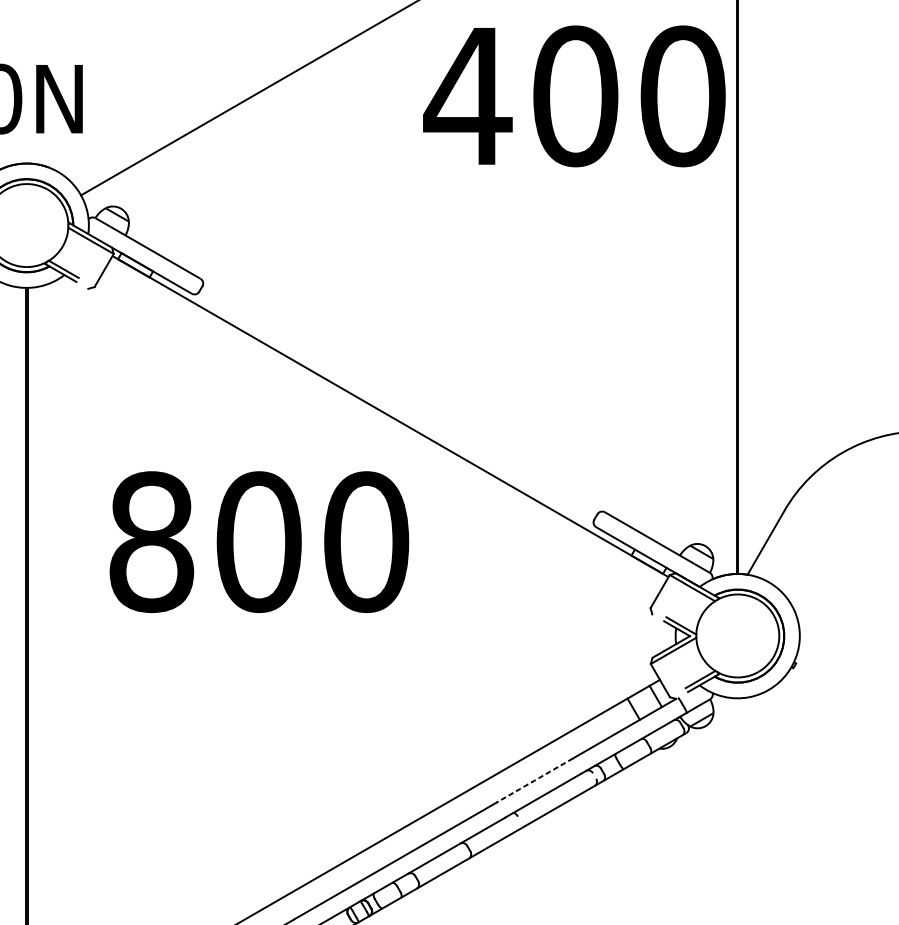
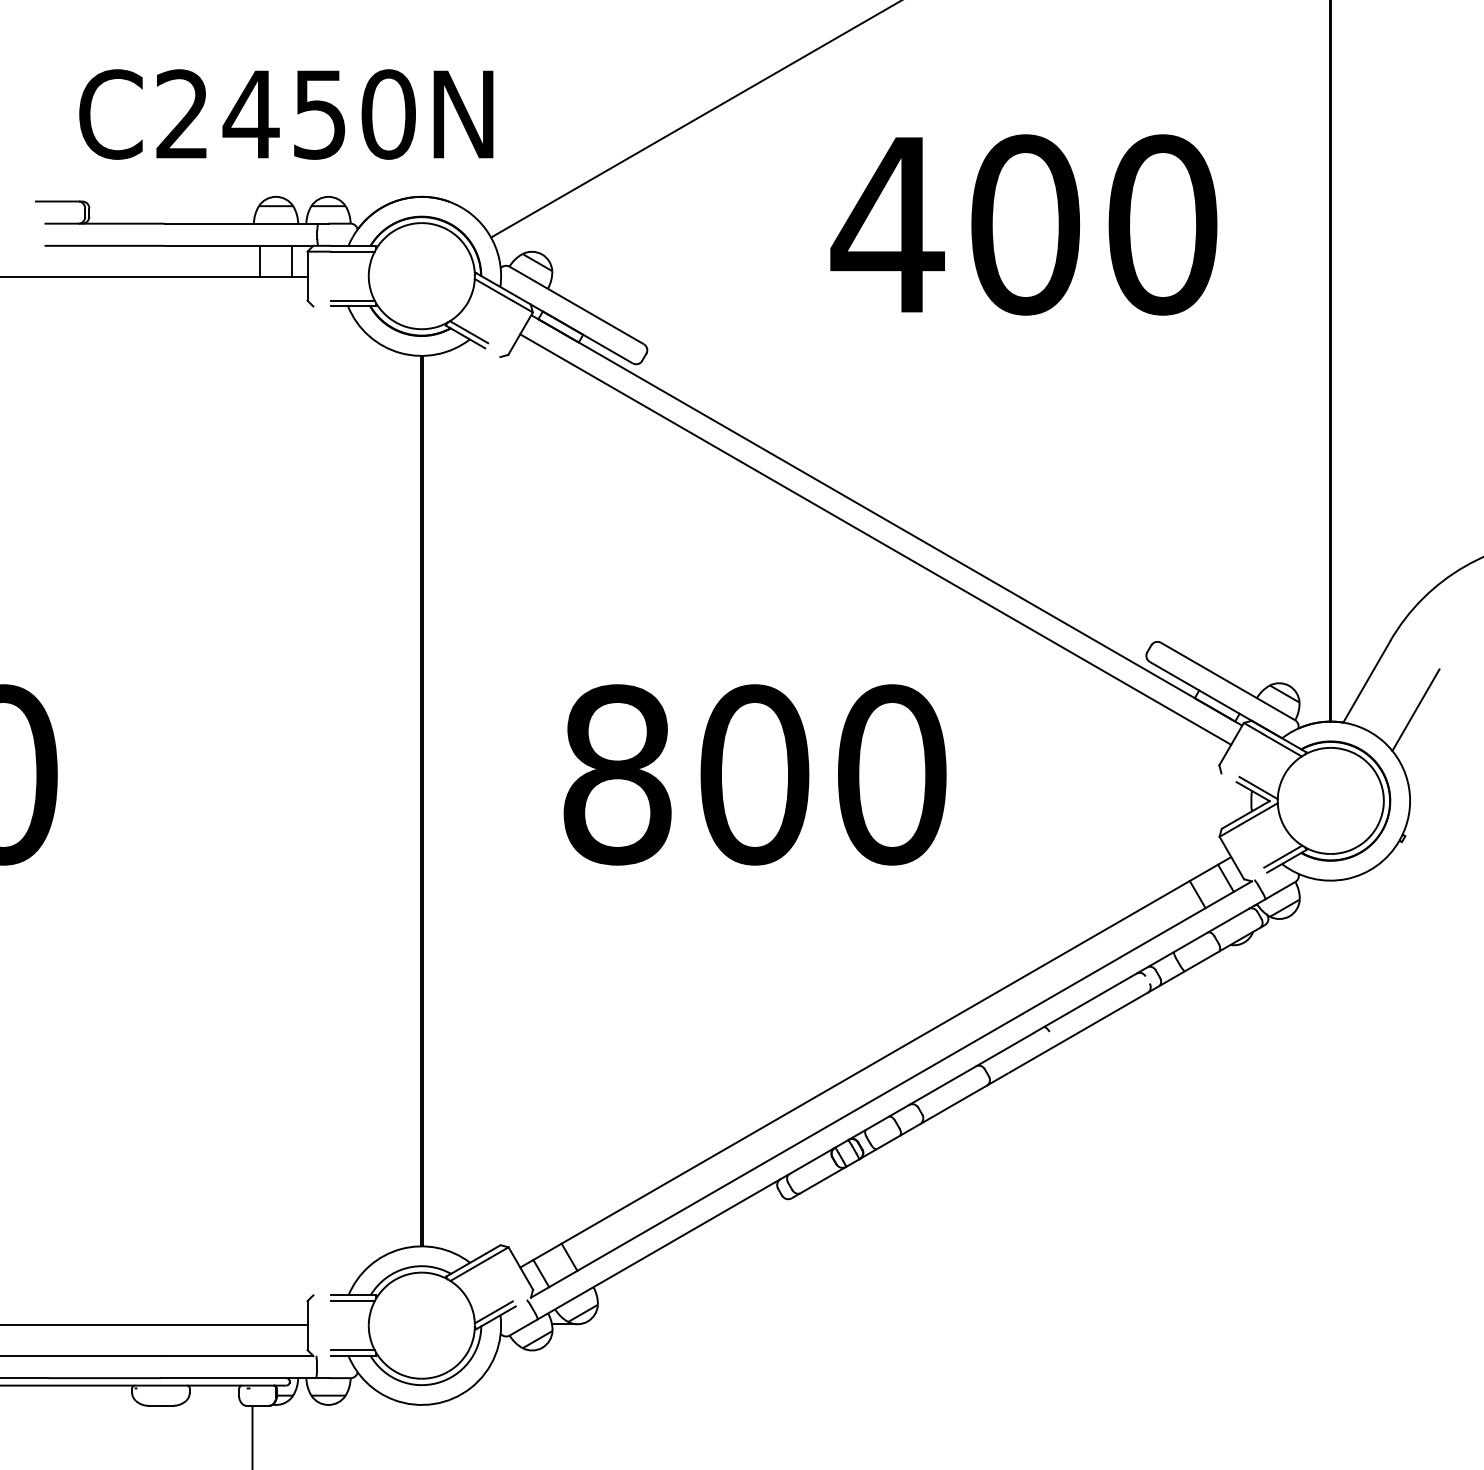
text: (574, 95) -> (1023, 224), moved
line: (381, 431) -> (875, 539), added
text: (258, 541) -> (754, 774), moved
line: (804, 565) -> (1415, 710), added
arc: (535, 780) -> (1071, 985), dashed -> solid

